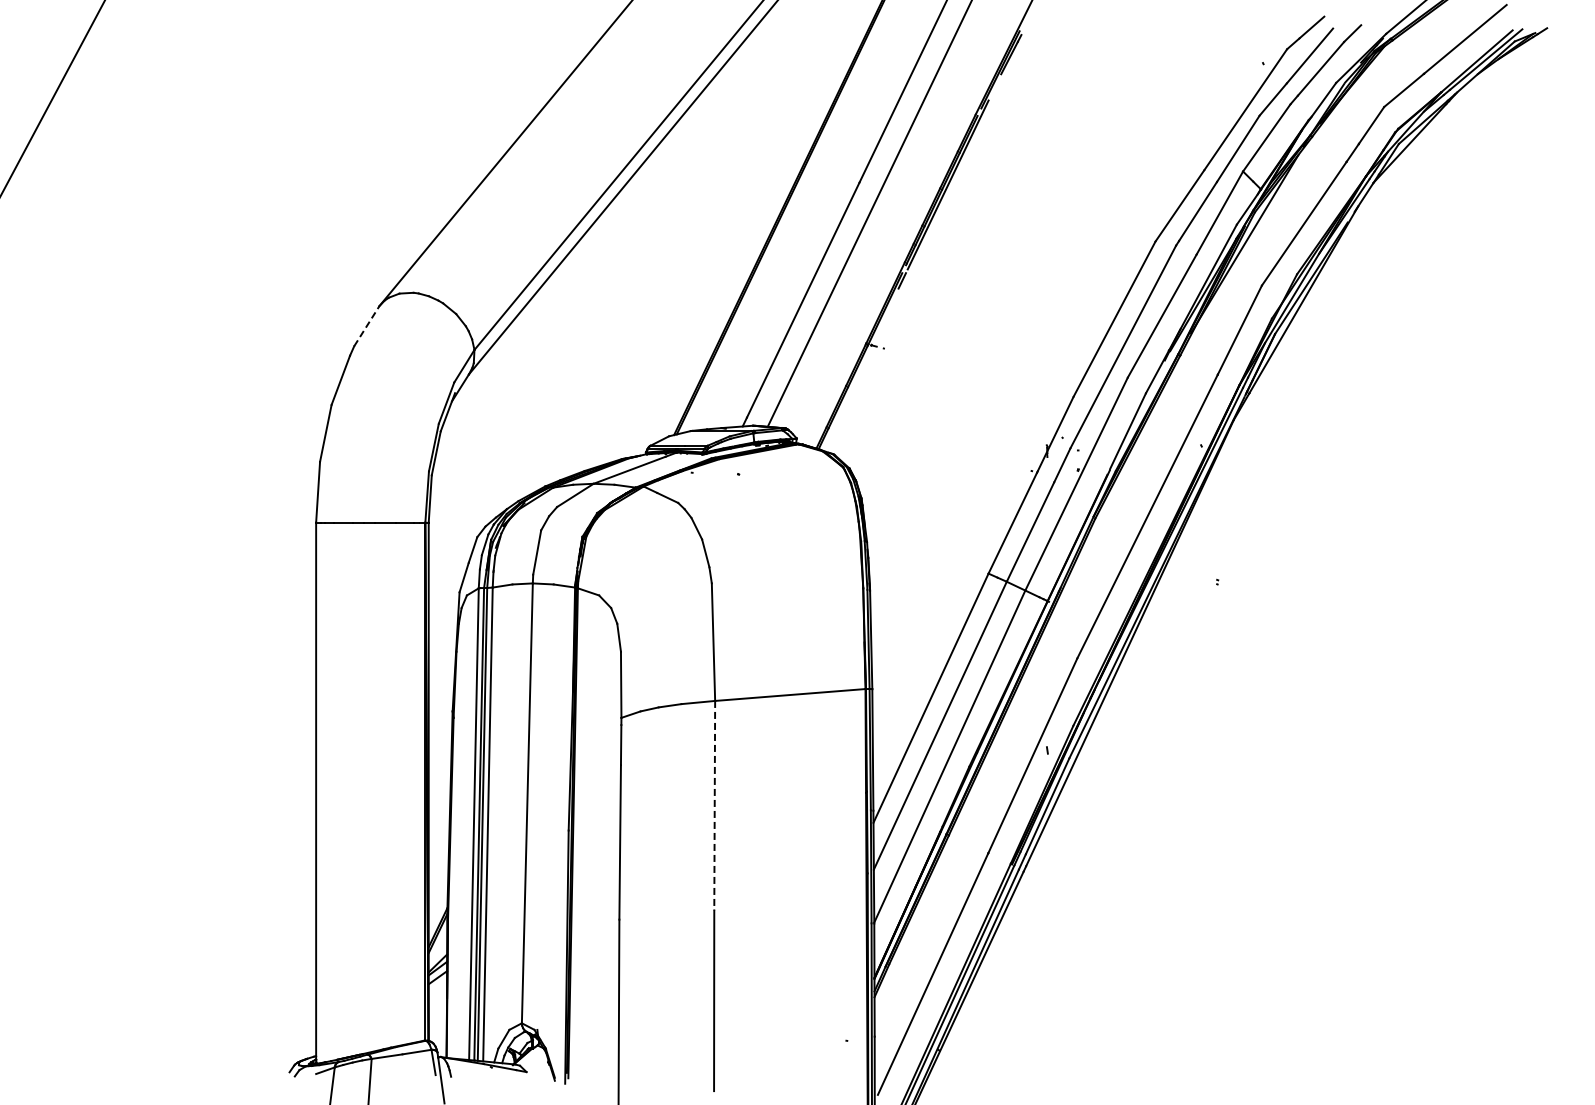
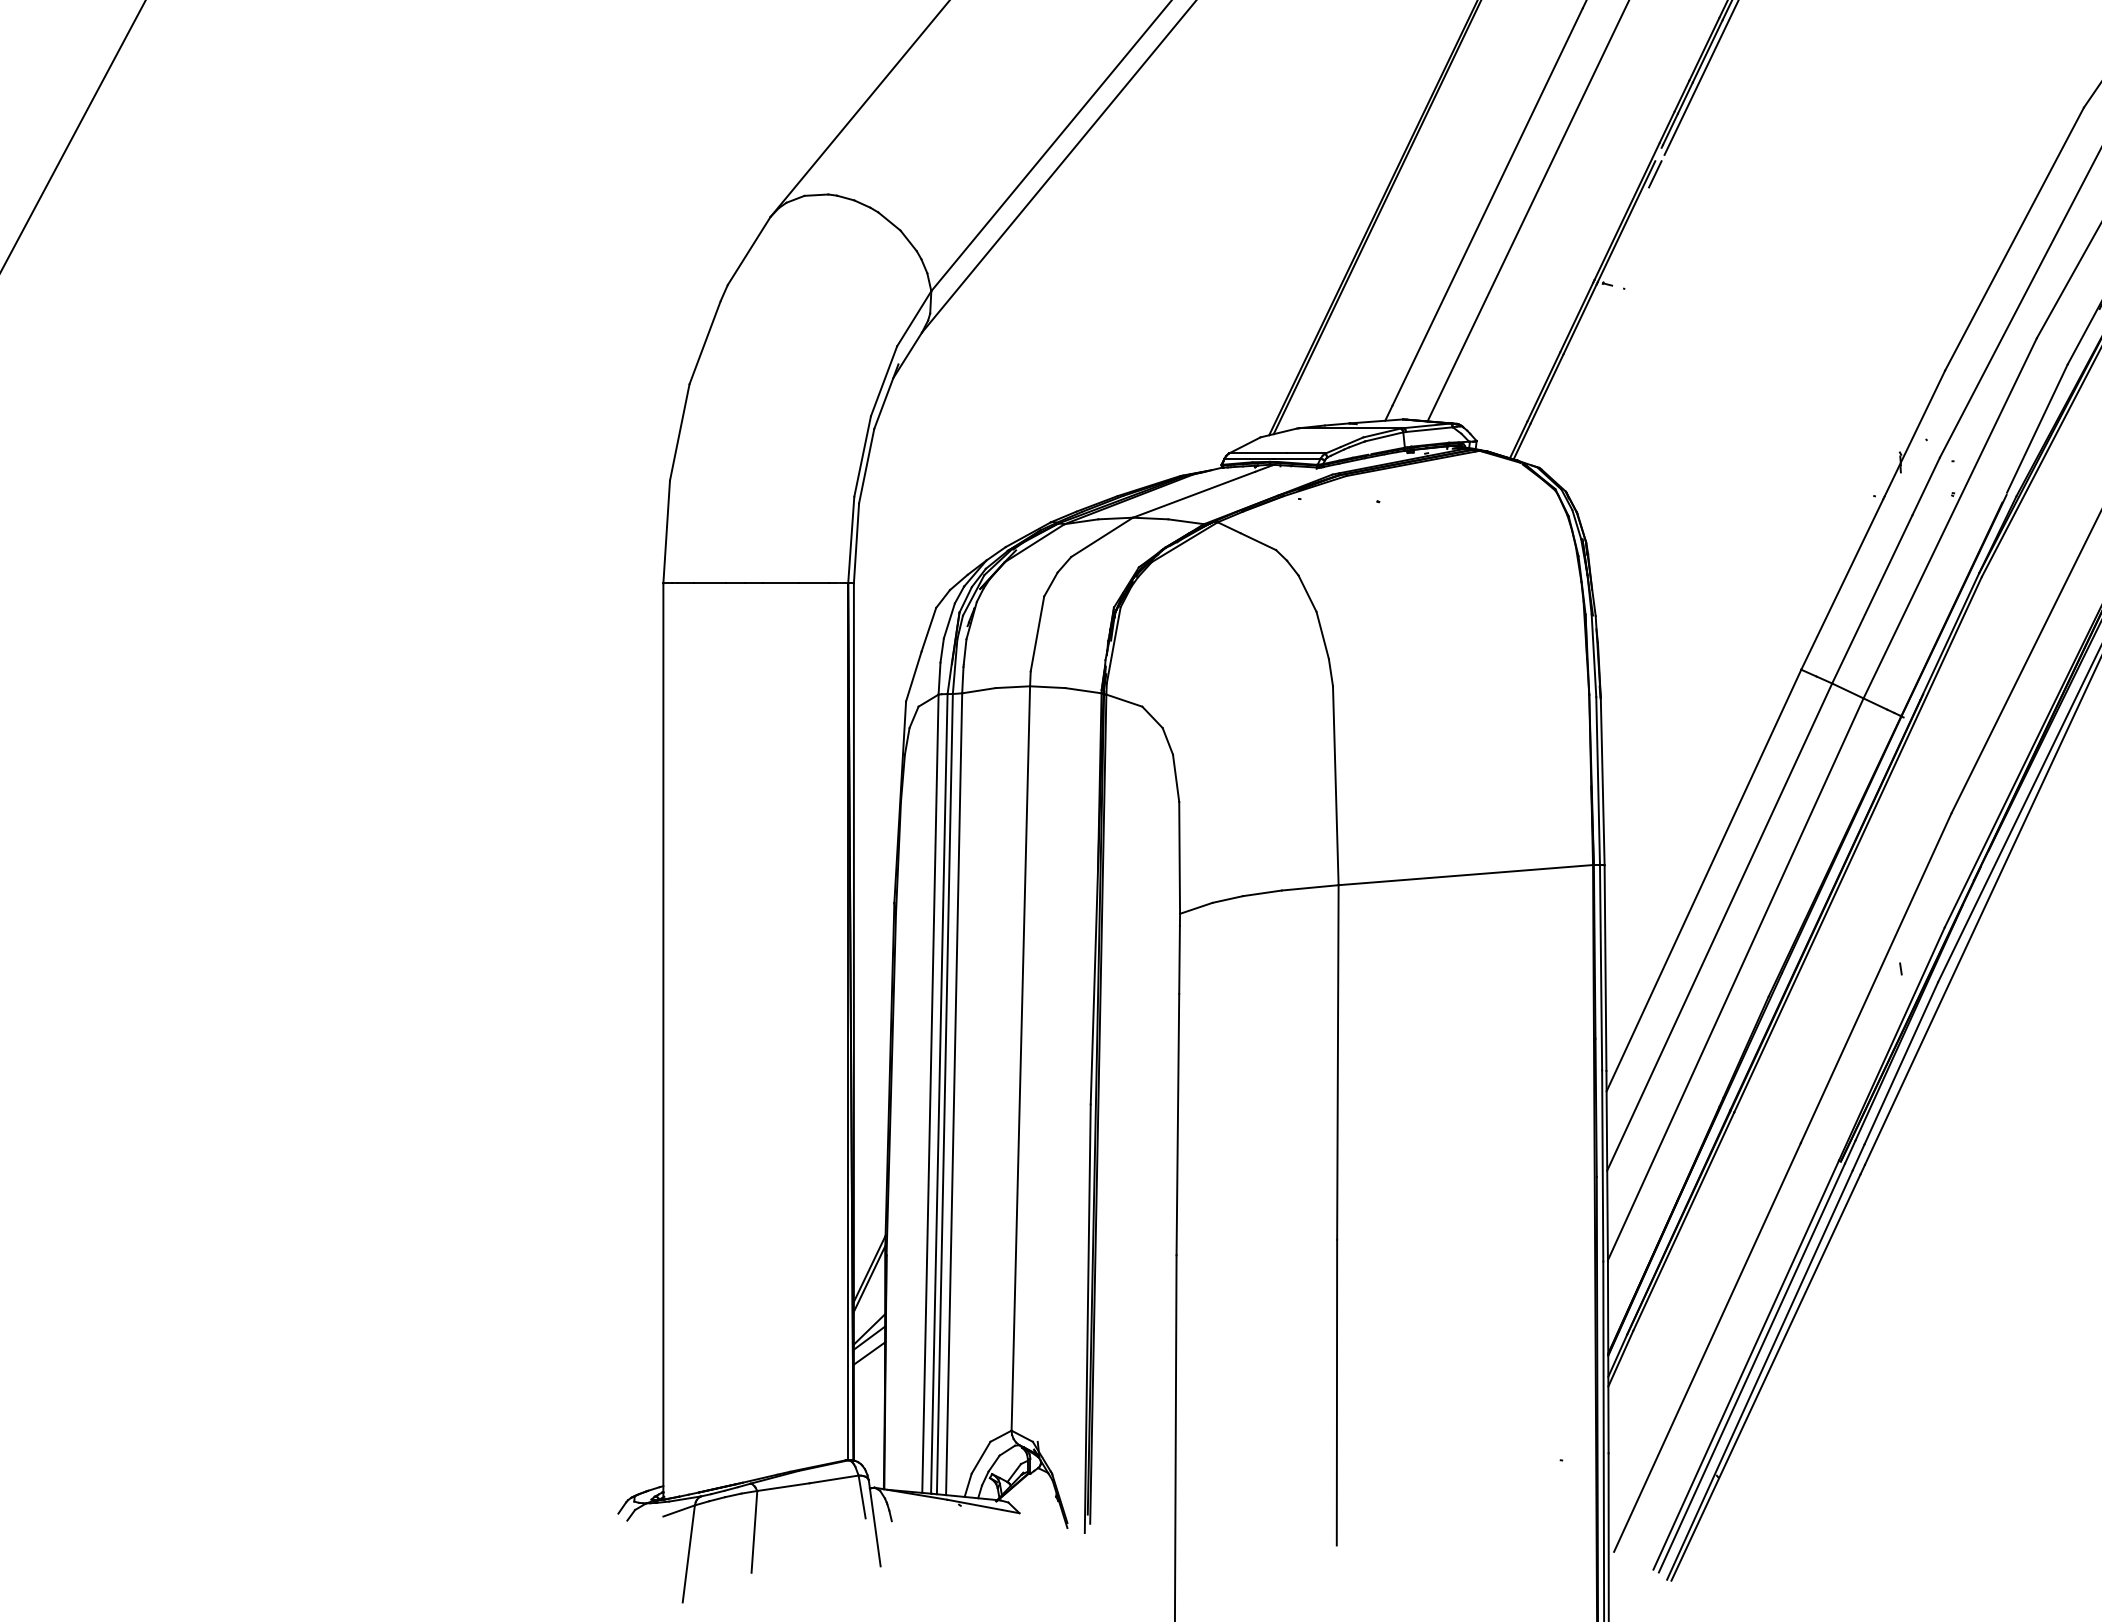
line: (366, 326) -> (748, 251), dashed -> solid
line: (714, 805) -> (1337, 1062), dashed -> solid

